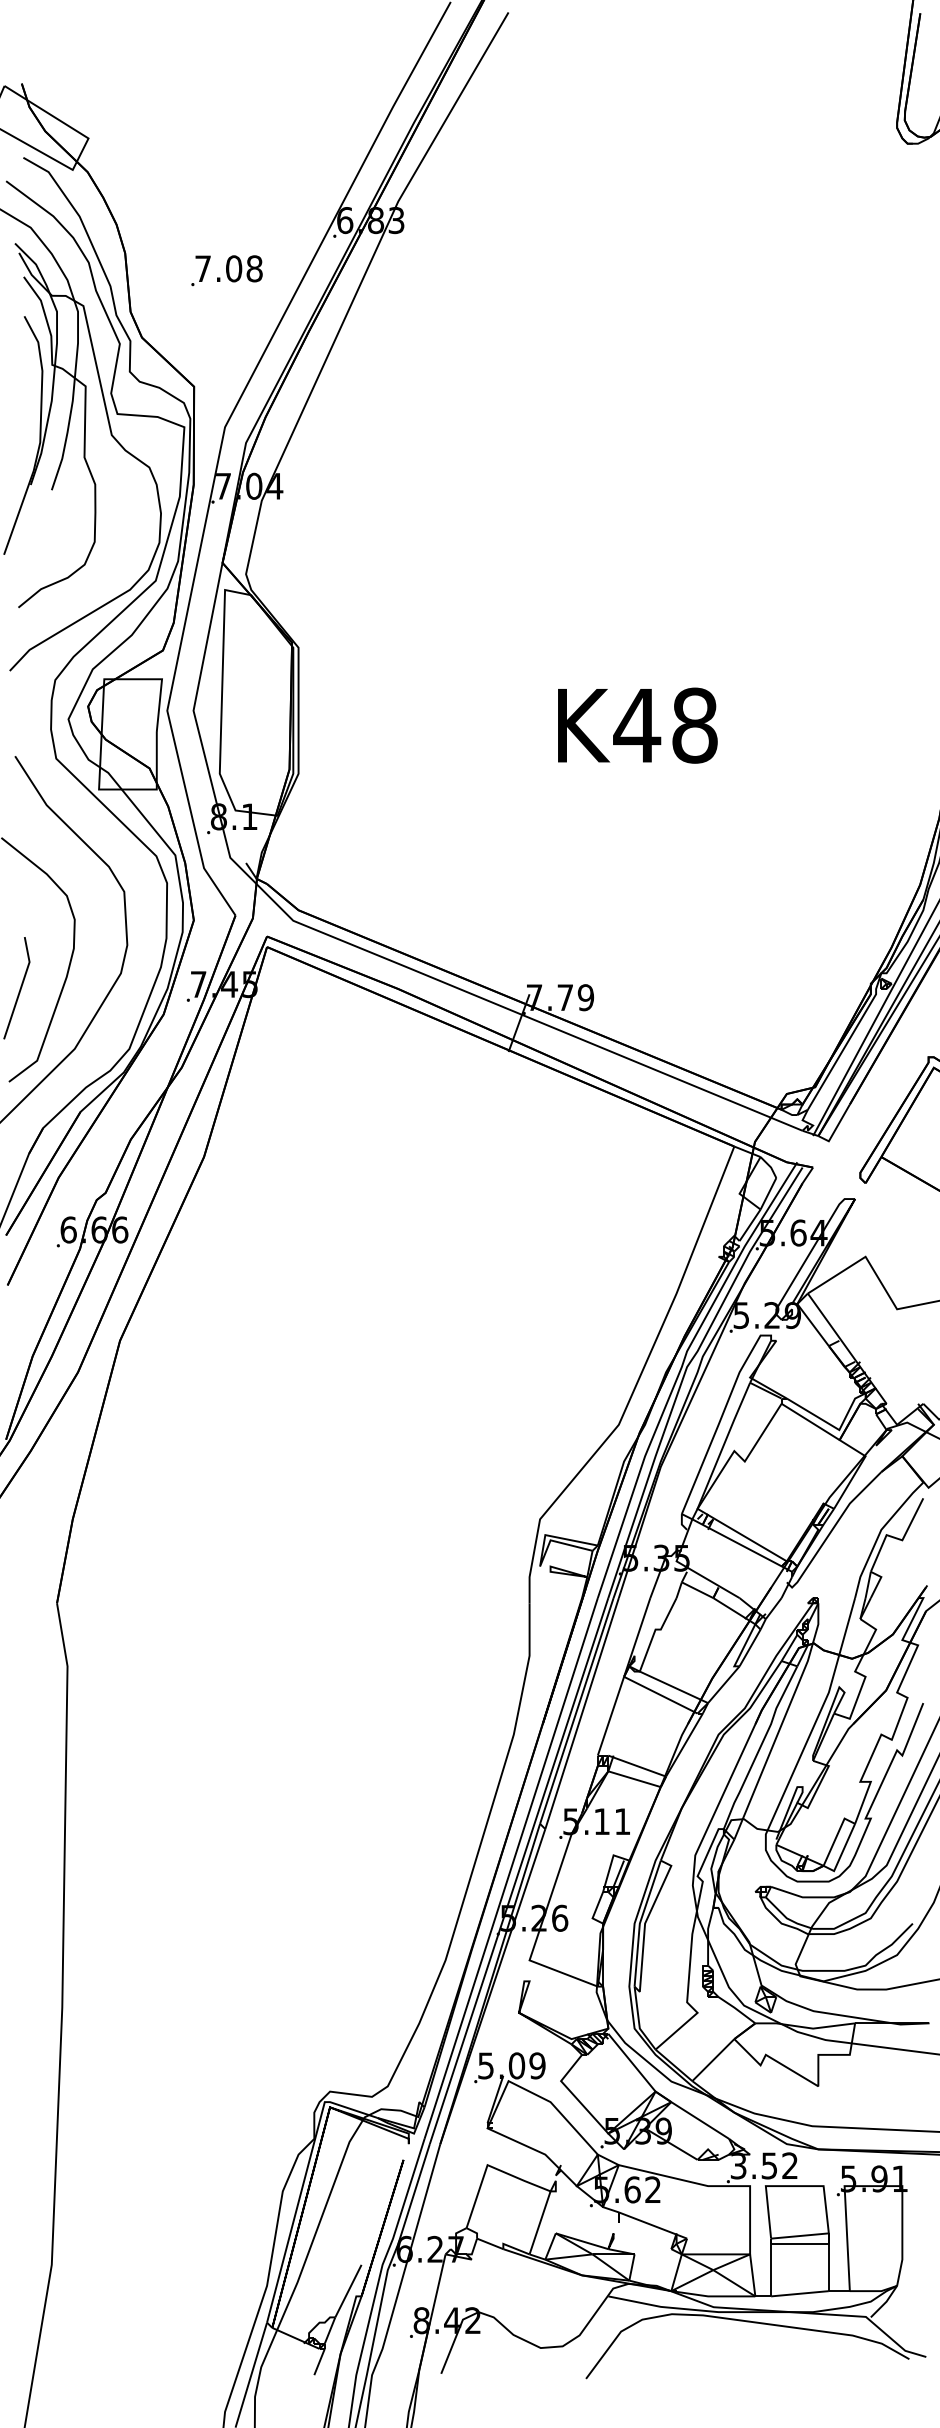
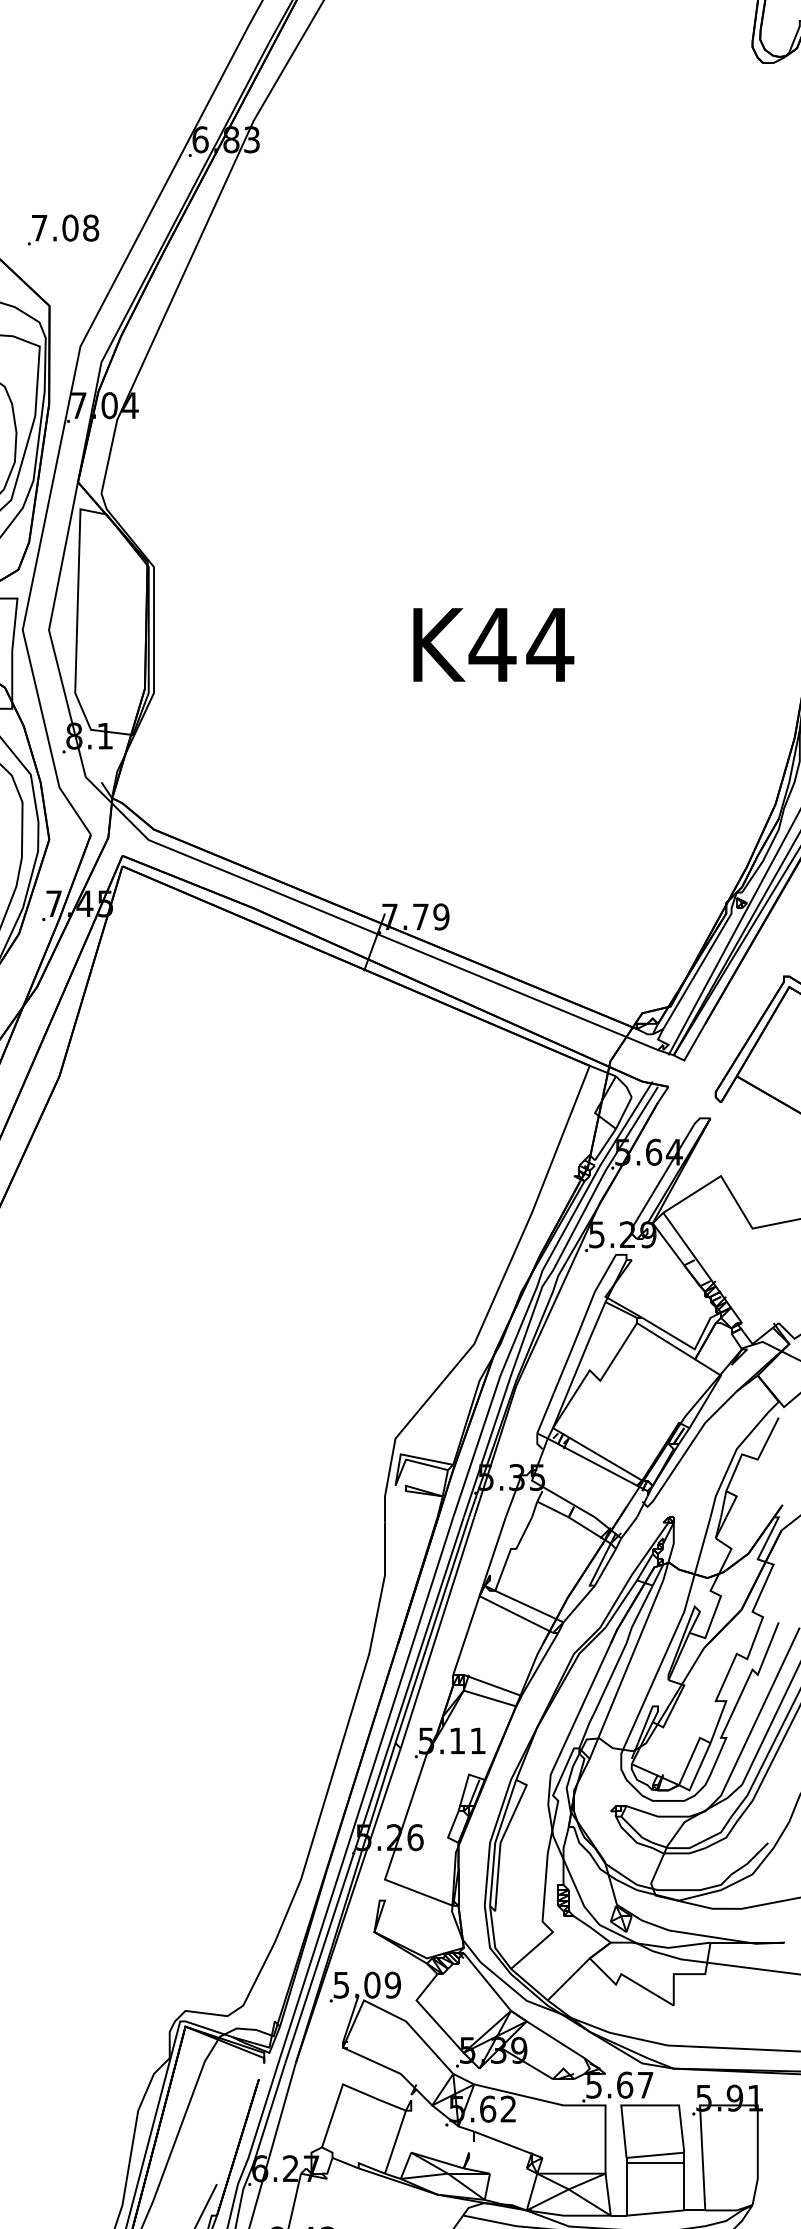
part: (226, 270) -> (62, 229), moved
text: (694, 725) -> (549, 644), K48 -> K44
text: (764, 2165) -> (619, 2084), 3.52 -> 5.67

